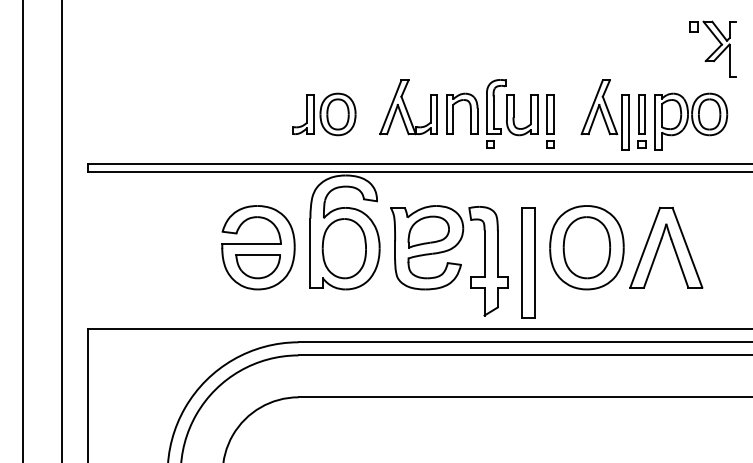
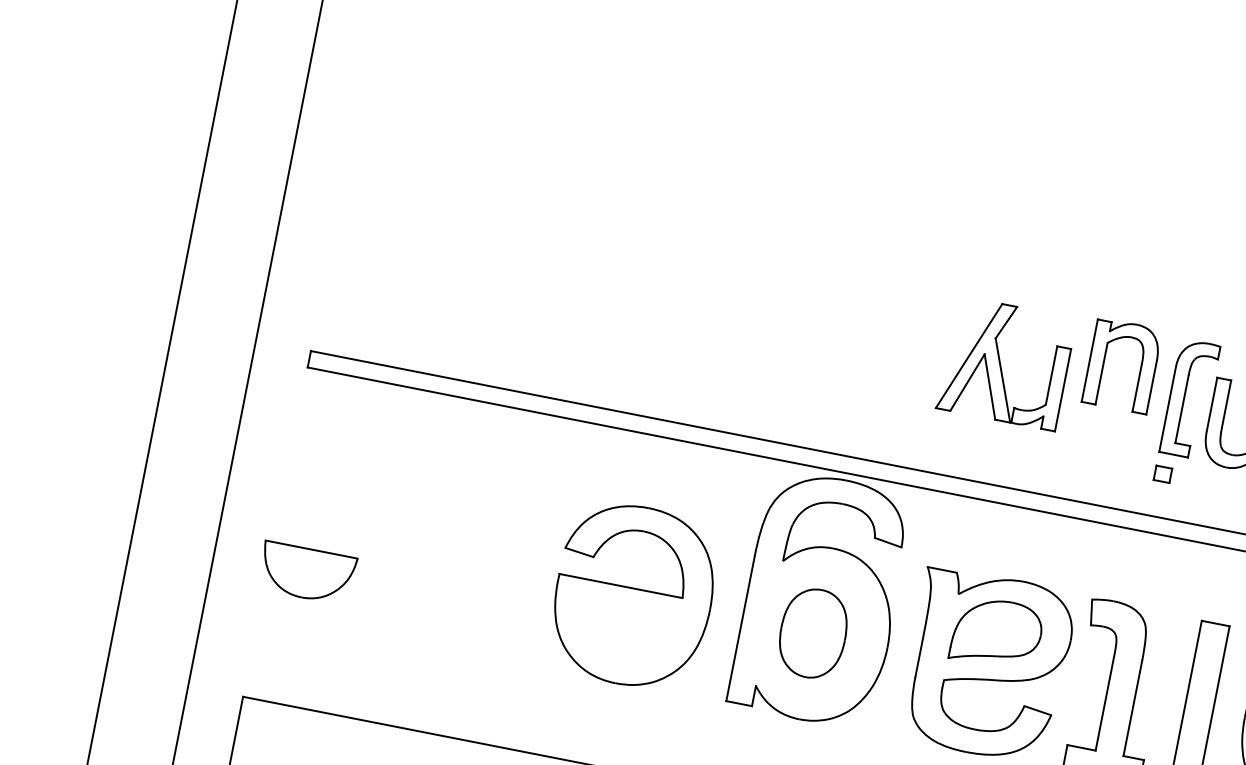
part: (470, 113) -> (1139, 368), moved
part: (324, 114) -> (827, 343), removed
part: (343, 248) -> (811, 632), size x0.7
part: (257, 266) -> (305, 572), moved

